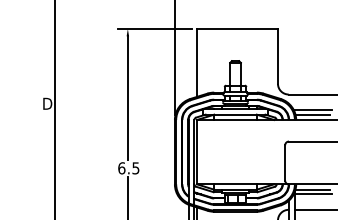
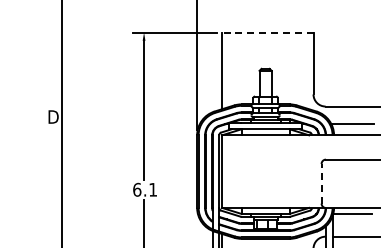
line: (237, 28) -> (267, 32), solid -> dashed
line: (312, 114) -> (352, 129), removed
line: (285, 162) -> (321, 183), solid -> dashed
text: (135, 168) -> (152, 189), 6.5 -> 6.1
line: (313, 194) -> (353, 219), removed

